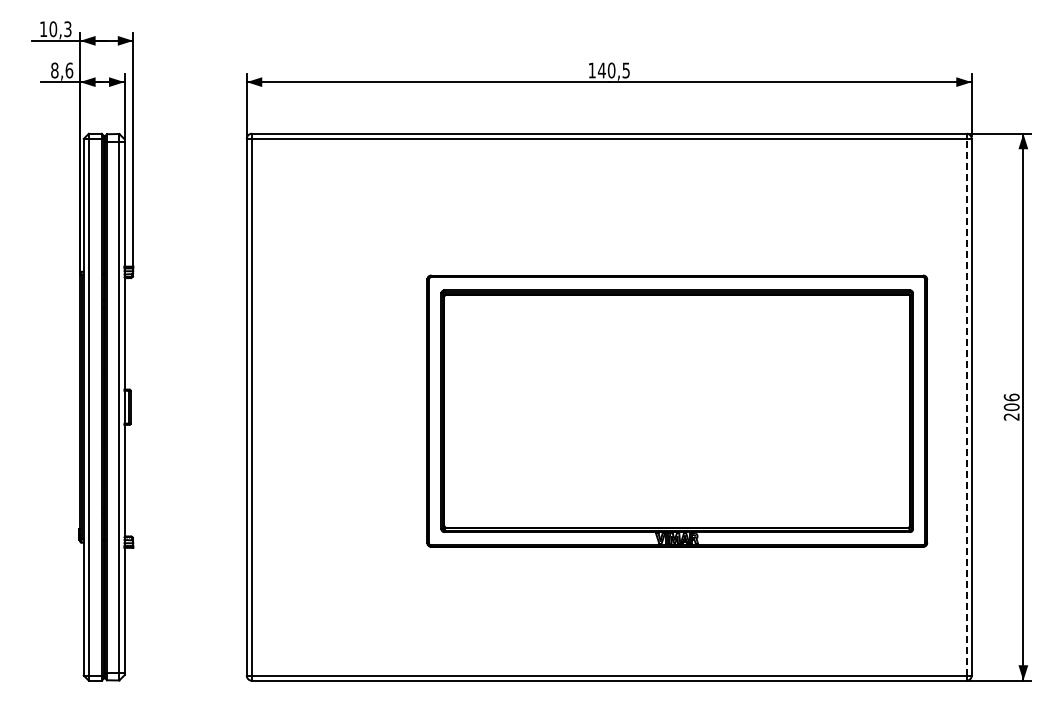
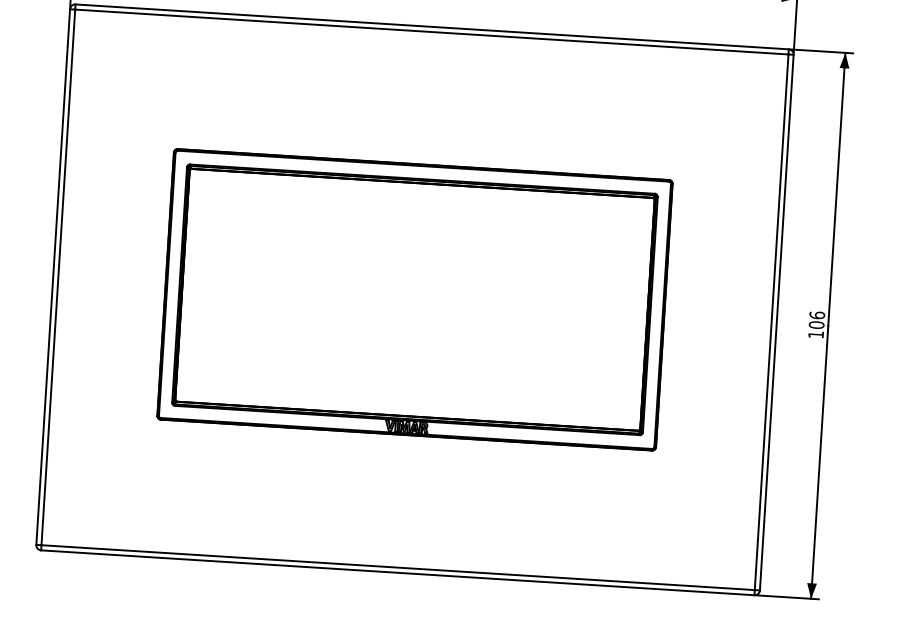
line: (966, 406) -> (771, 321), dashed -> solid
part: (677, 410) -> (415, 299), moved
text: (1011, 416) -> (815, 334), 206 -> 106

